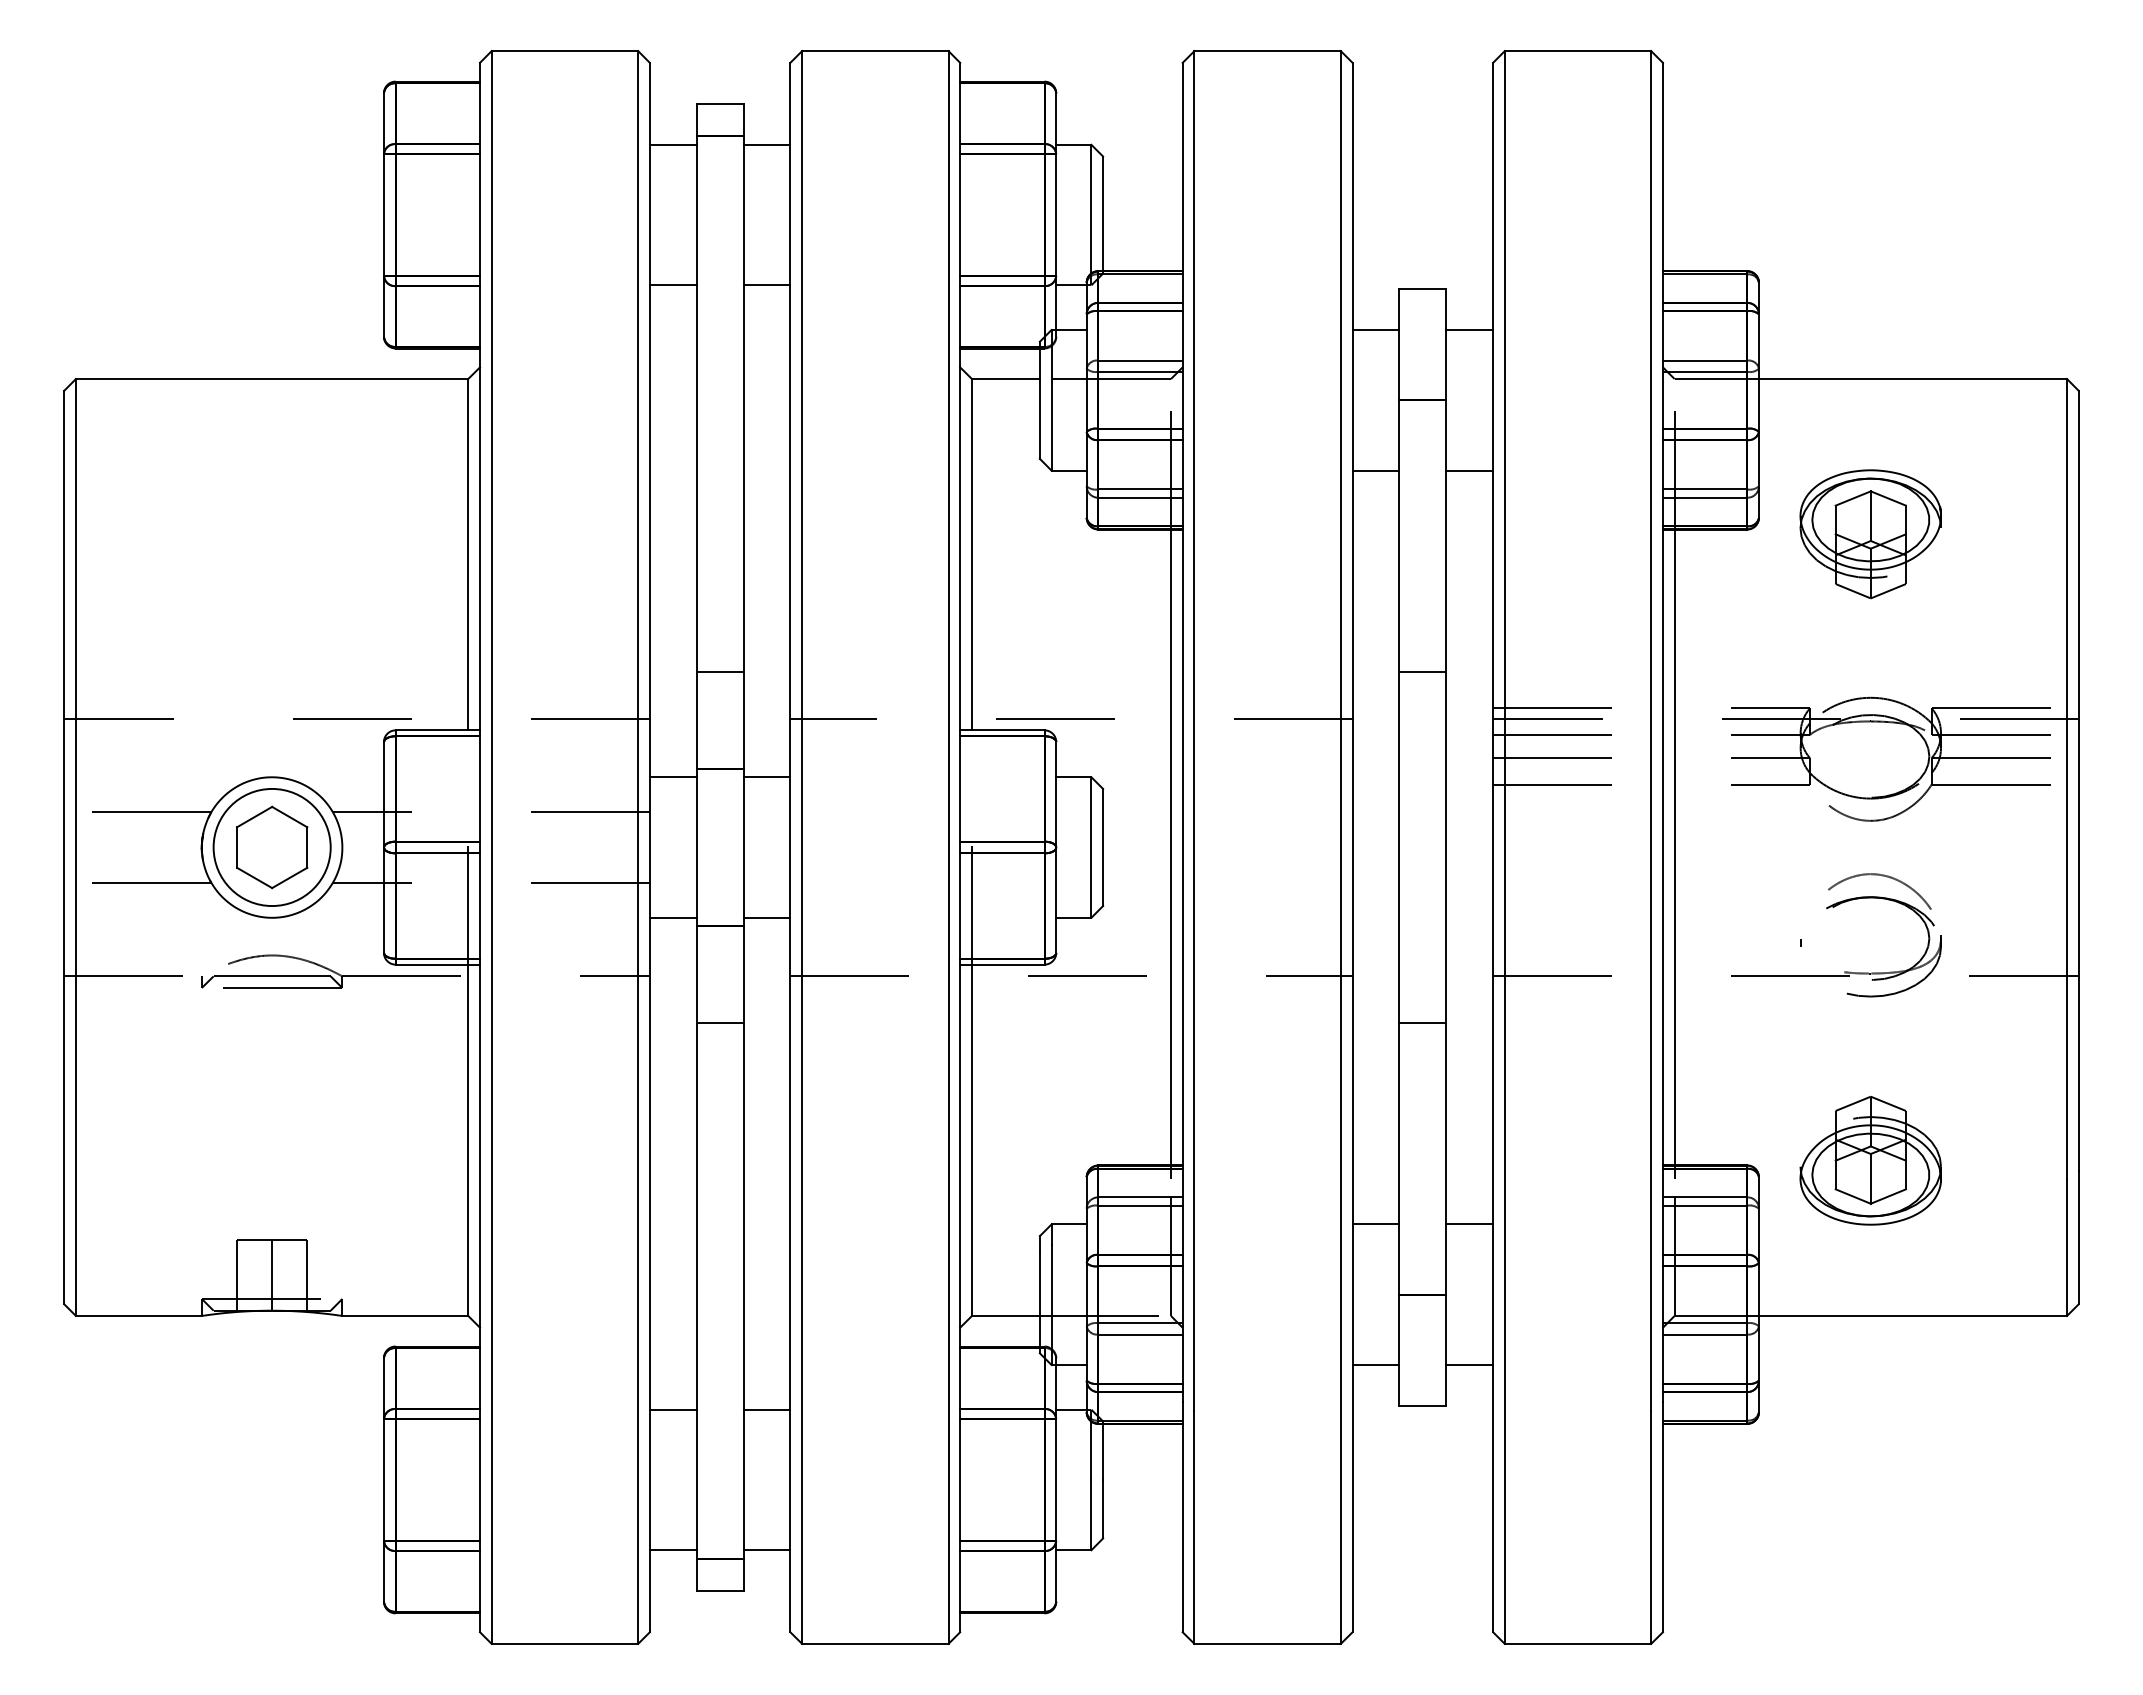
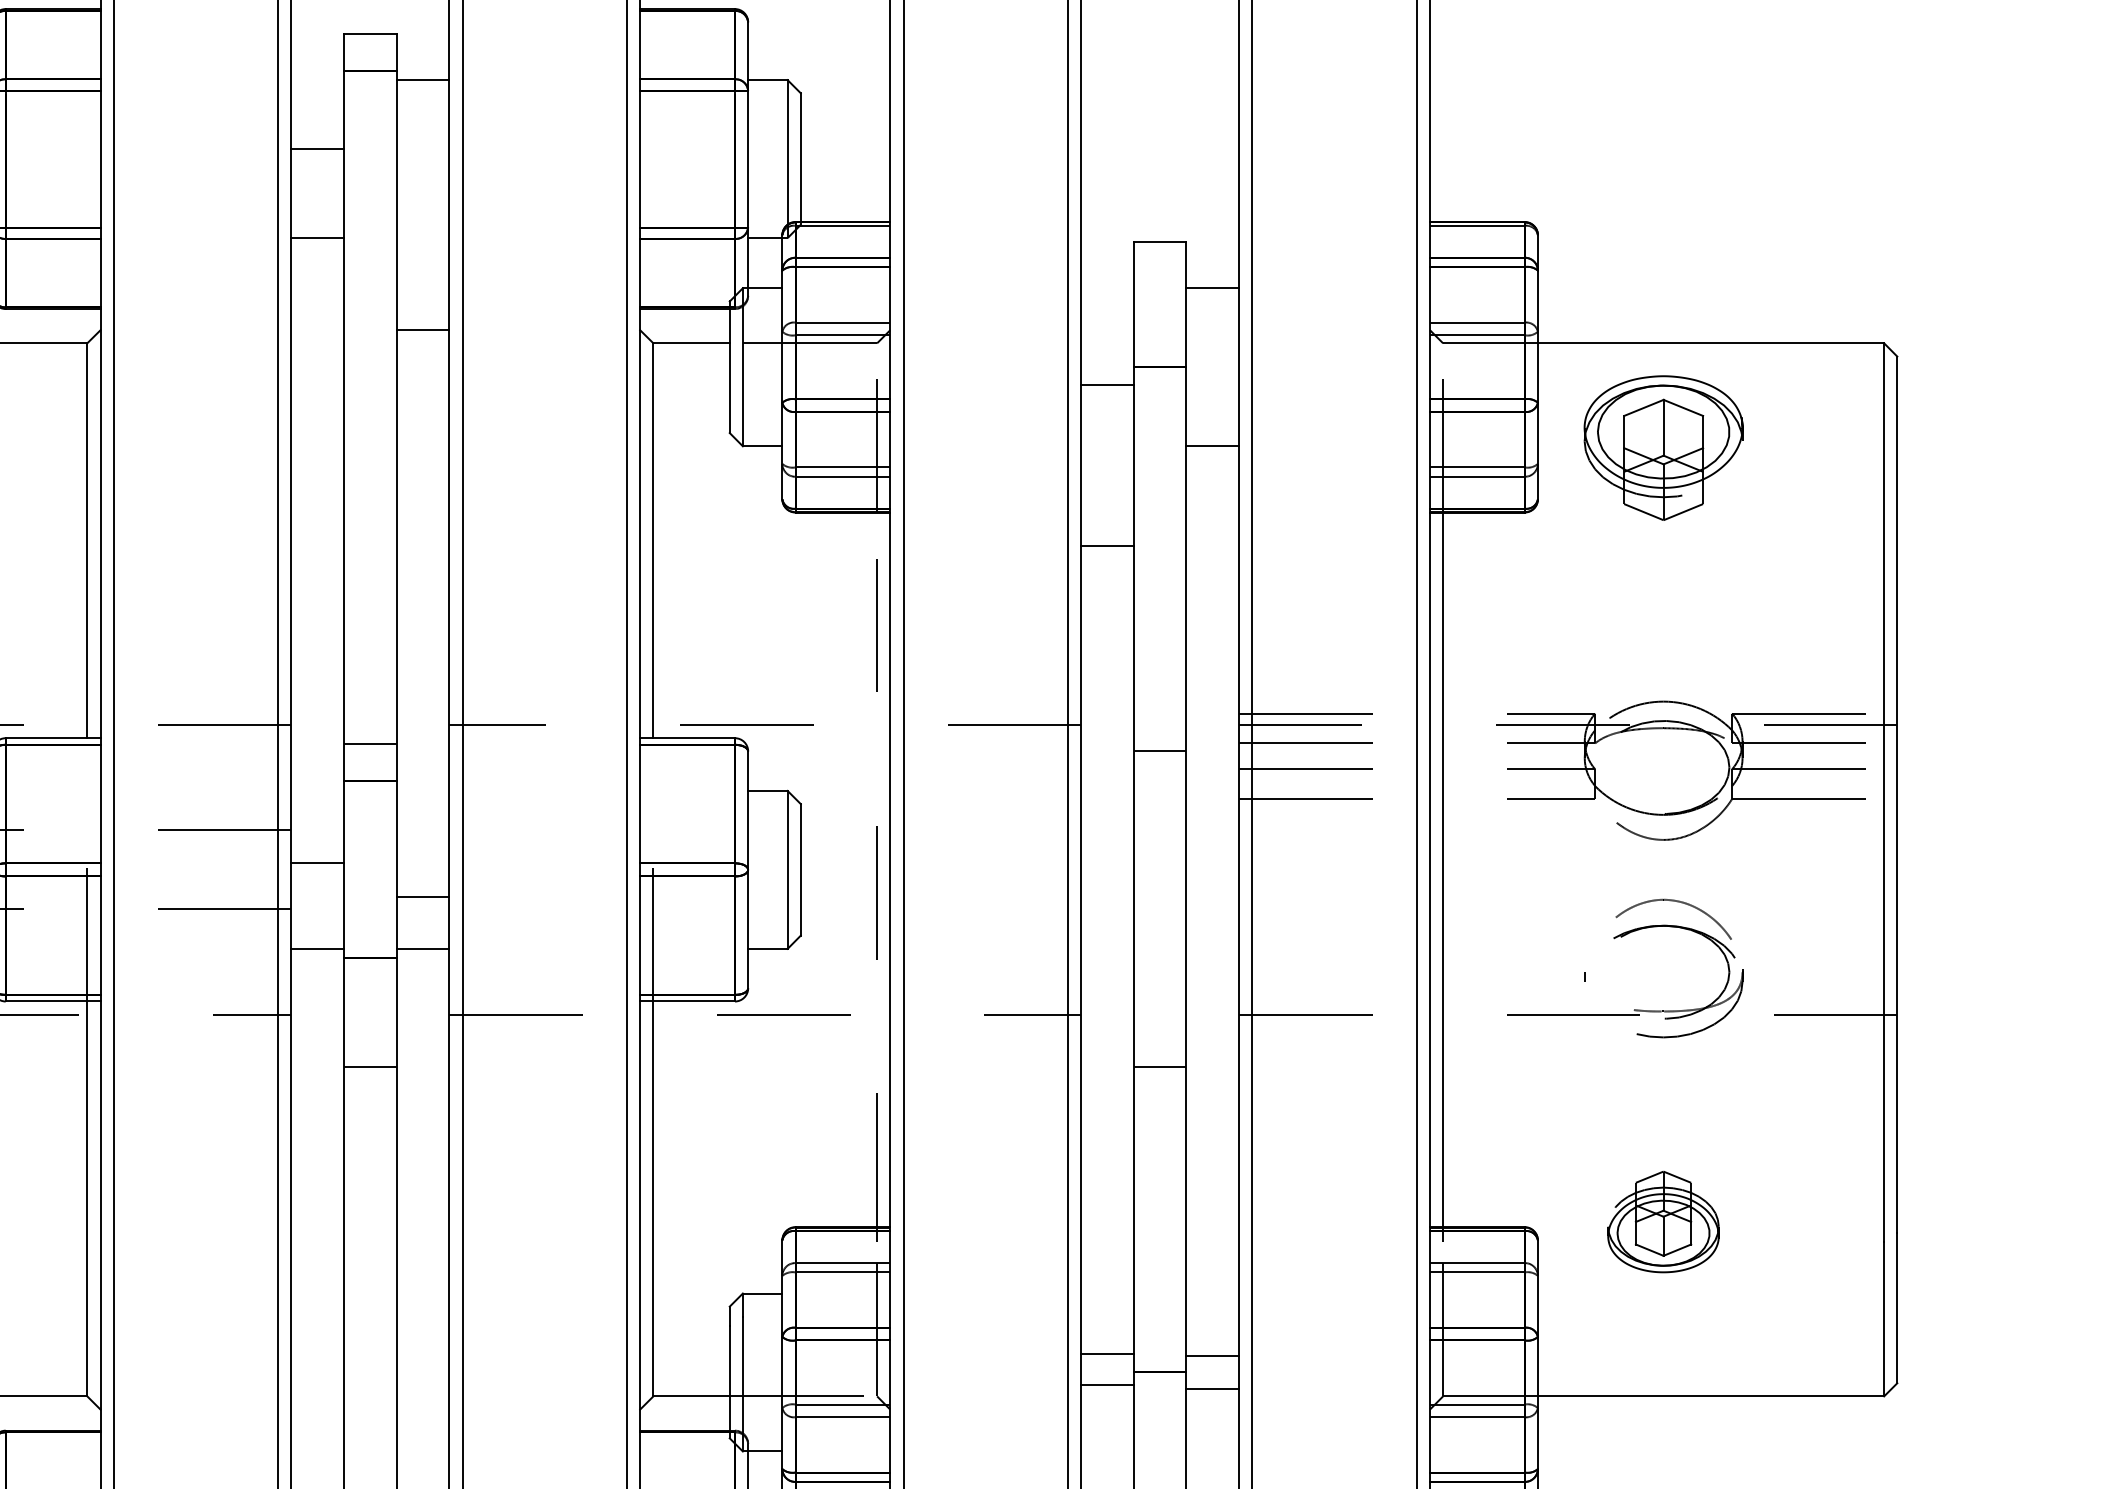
line: (672, 144) -> (316, 148), moved
line: (766, 285) -> (422, 330), moved
line: (1375, 330) -> (1106, 385), moved
line: (1375, 470) -> (1106, 546), moved
part: (1870, 534) -> (1663, 448), moved
line: (719, 671) -> (369, 743), moved
line: (1422, 671) -> (1159, 750), moved
line: (672, 777) -> (316, 863), moved
line: (766, 777) -> (422, 896), moved
line: (1171, 847) -> (877, 869), solid -> dashed
part: (1870, 1160) -> (1663, 1221), size x0.7
line: (1375, 1224) -> (1106, 1354), moved
line: (1469, 1224) -> (1212, 1389), moved
line: (1375, 1364) -> (1106, 1384), moved
line: (1469, 1364) -> (1212, 1355), moved

